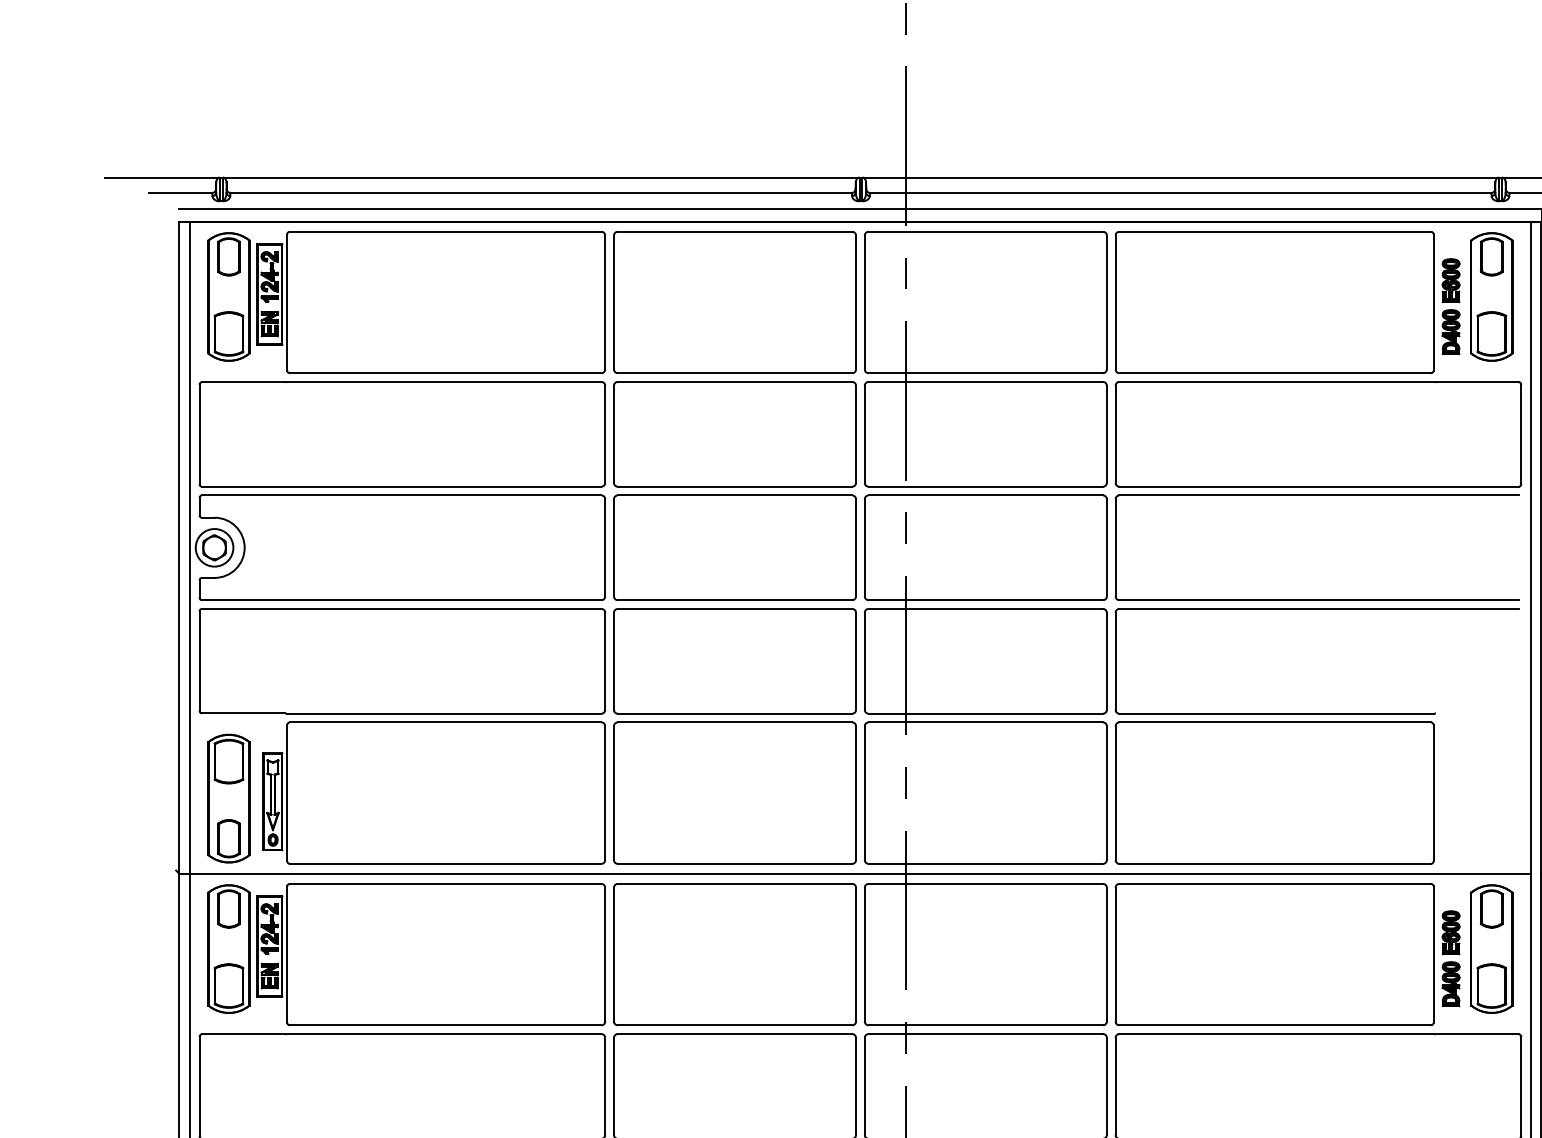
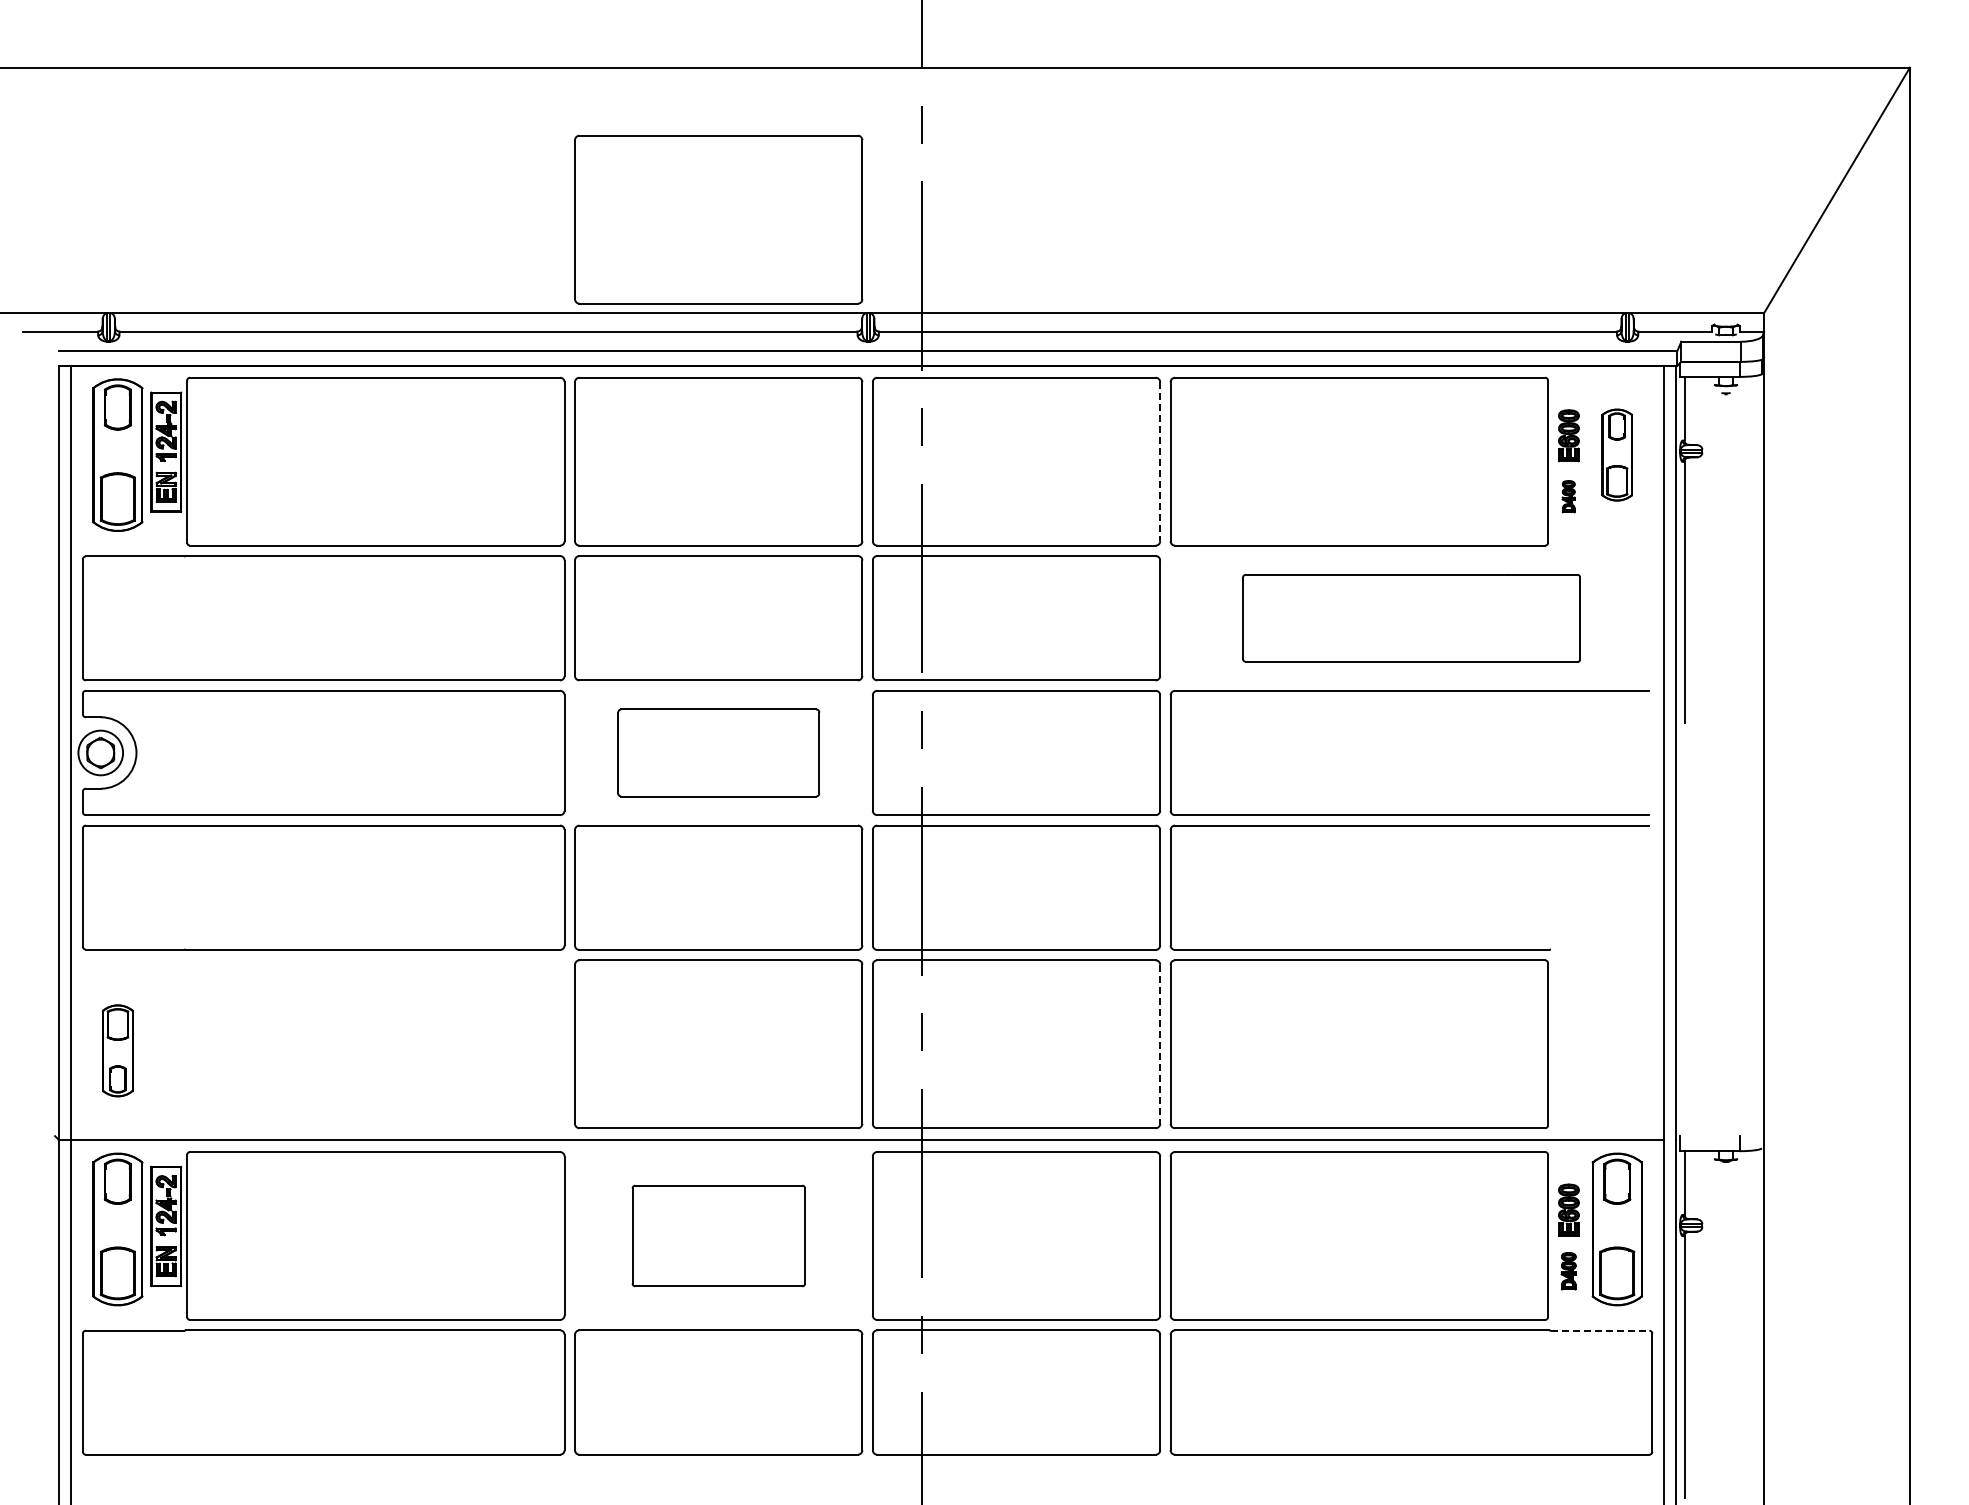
part: (734, 98) -> (718, 219), added
part: (1491, 296) -> (1616, 454), size x0.6
line: (1107, 303) -> (1160, 462), solid -> dashed
part: (1450, 331) -> (1568, 496), size x0.6
part: (1318, 434) -> (1411, 618), size x0.7
part: (734, 547) -> (718, 752), size x0.7
part: (434, 793) -> (361, 1044), removed
line: (1107, 793) -> (1160, 1044), solid -> dashed
part: (228, 798) -> (117, 1050), size x0.6
part: (734, 954) -> (718, 1235), size x0.6
part: (1450, 984) -> (1568, 1271), size x0.7
line: (1477, 1034) -> (1600, 1330), solid -> dashed

